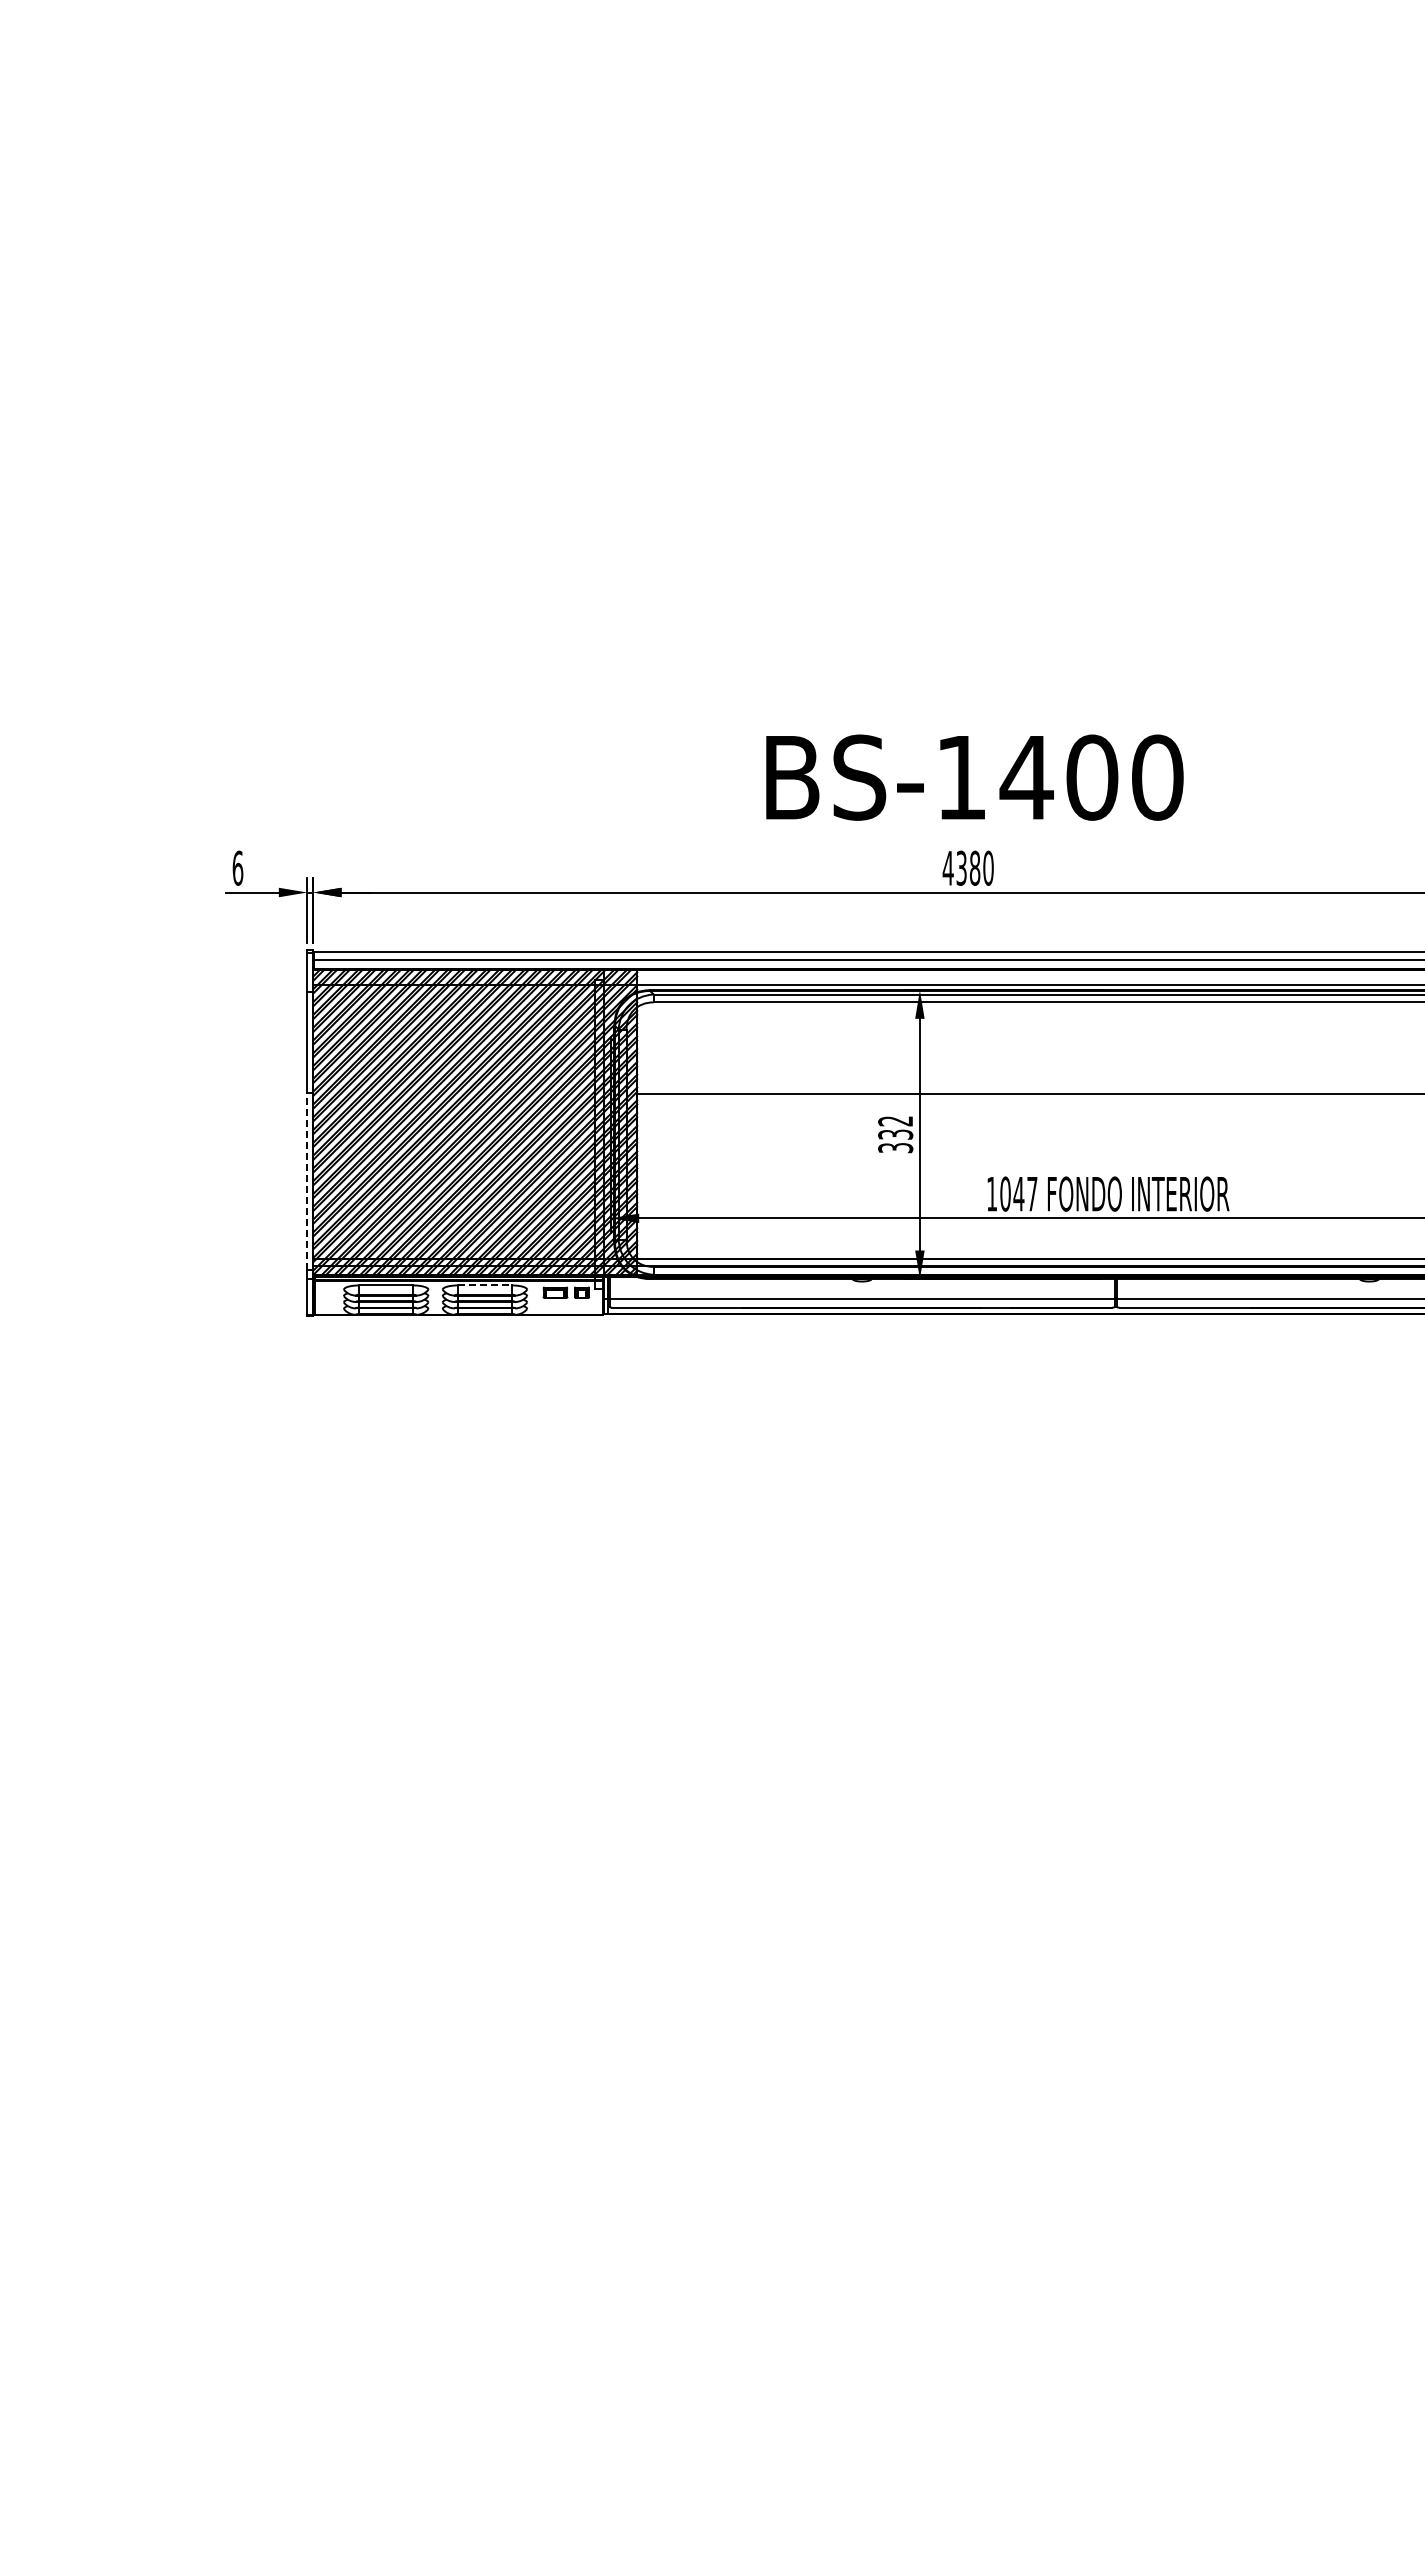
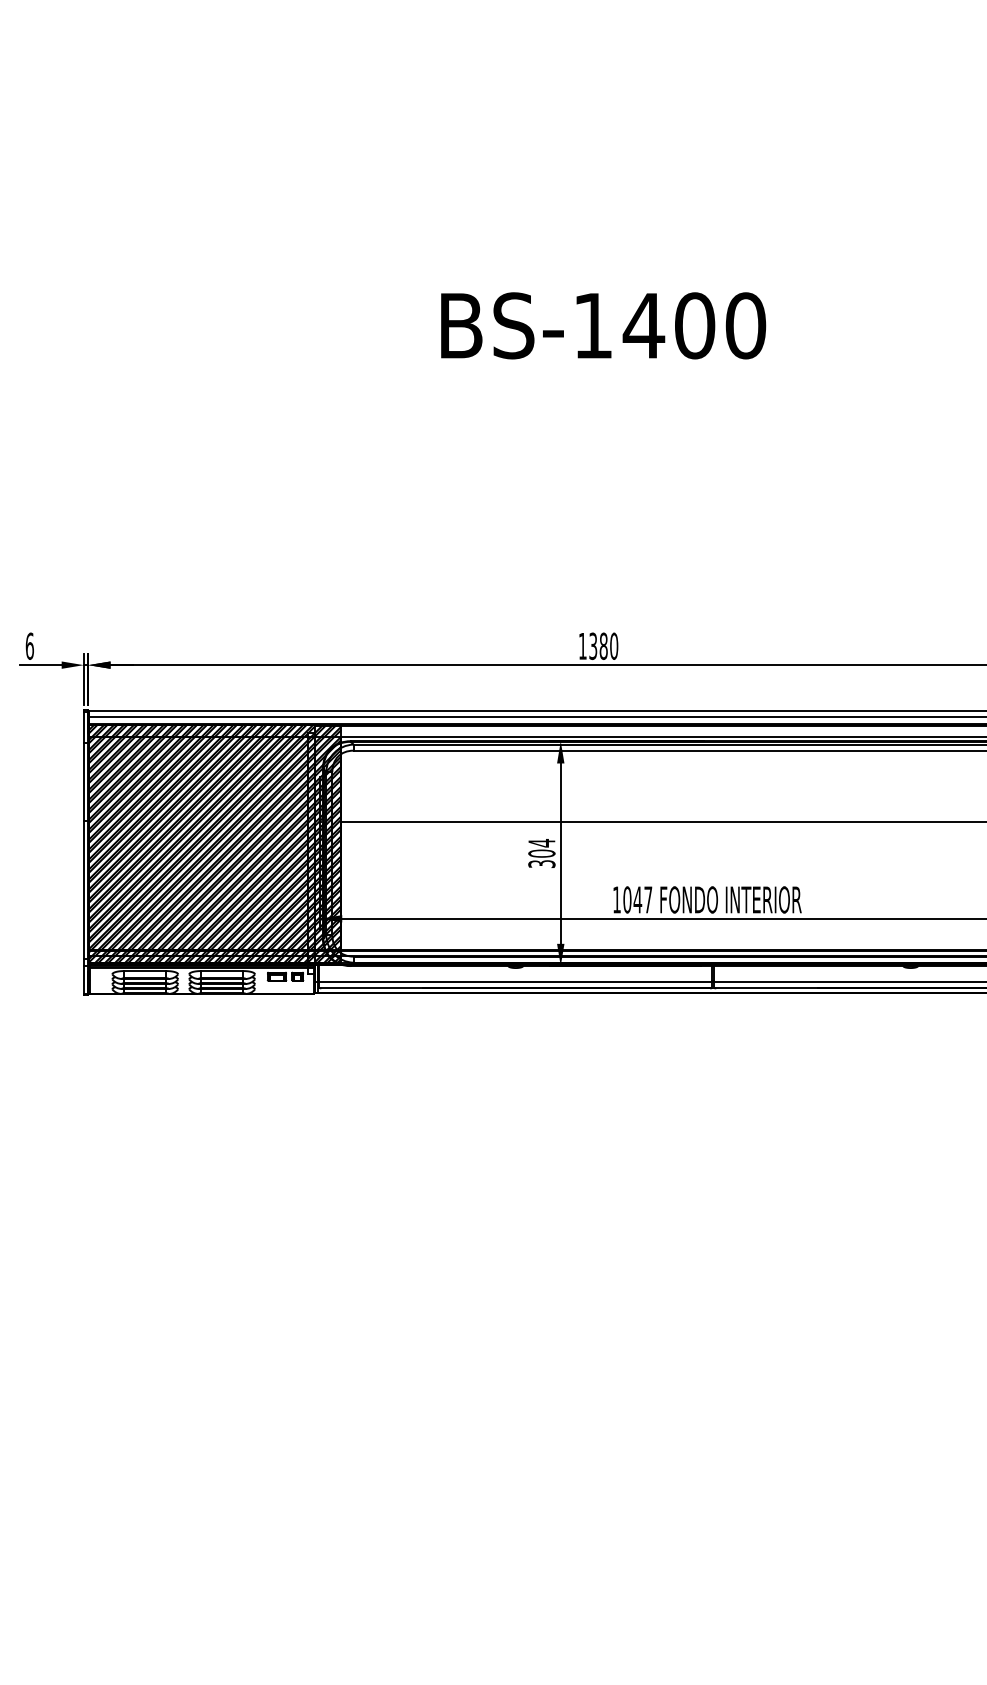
text: (974, 777) -> (603, 325), moved
text: (947, 868) -> (582, 646), 4380 -> 1380
text: (895, 1127) -> (541, 848), 332 -> 304
line: (307, 1180) -> (84, 889), dashed -> solid
line: (485, 1285) -> (222, 971), dashed -> solid

